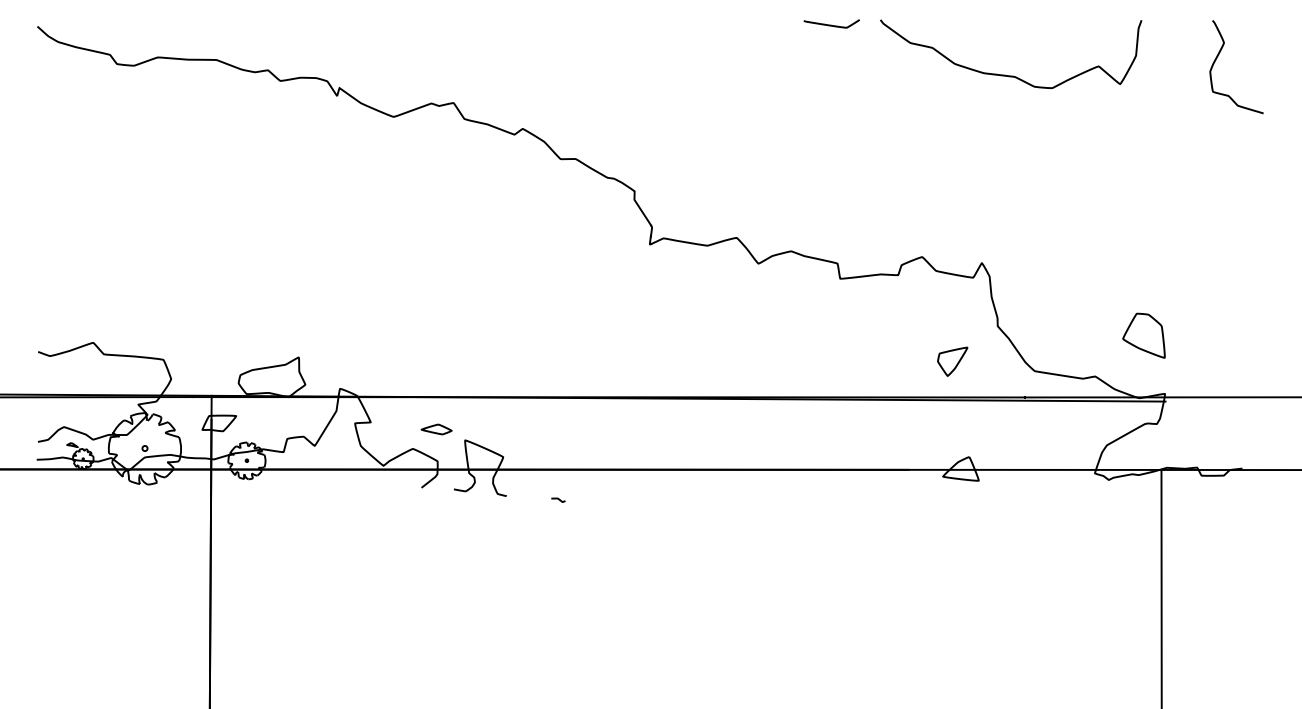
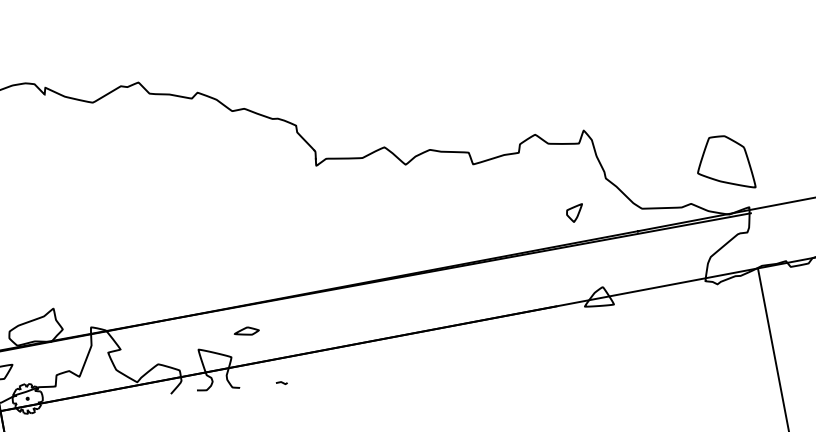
part: (1143, 335) -> (723, 163), size x1.6
part: (952, 361) -> (575, 213), size x0.7
part: (436, 429) -> (246, 331), moved

